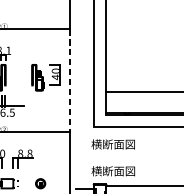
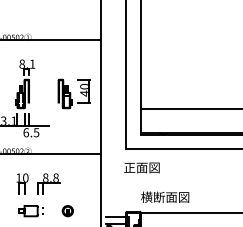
line: (70, 80) -> (100, 97), dashed -> solid
text: (113, 144) -> (148, 167), 横断面図 -> 正面図
text: (113, 170) -> (165, 196), moved

